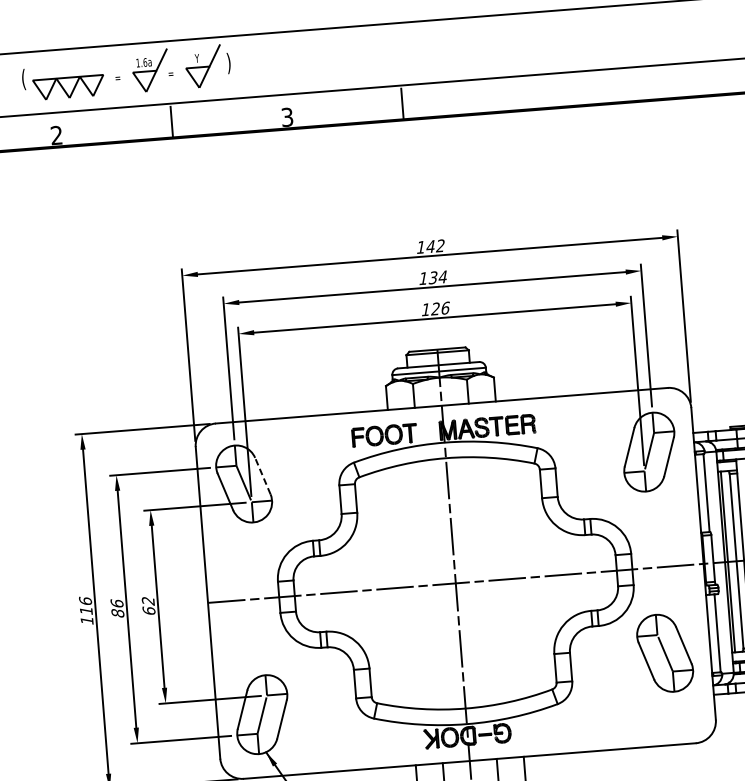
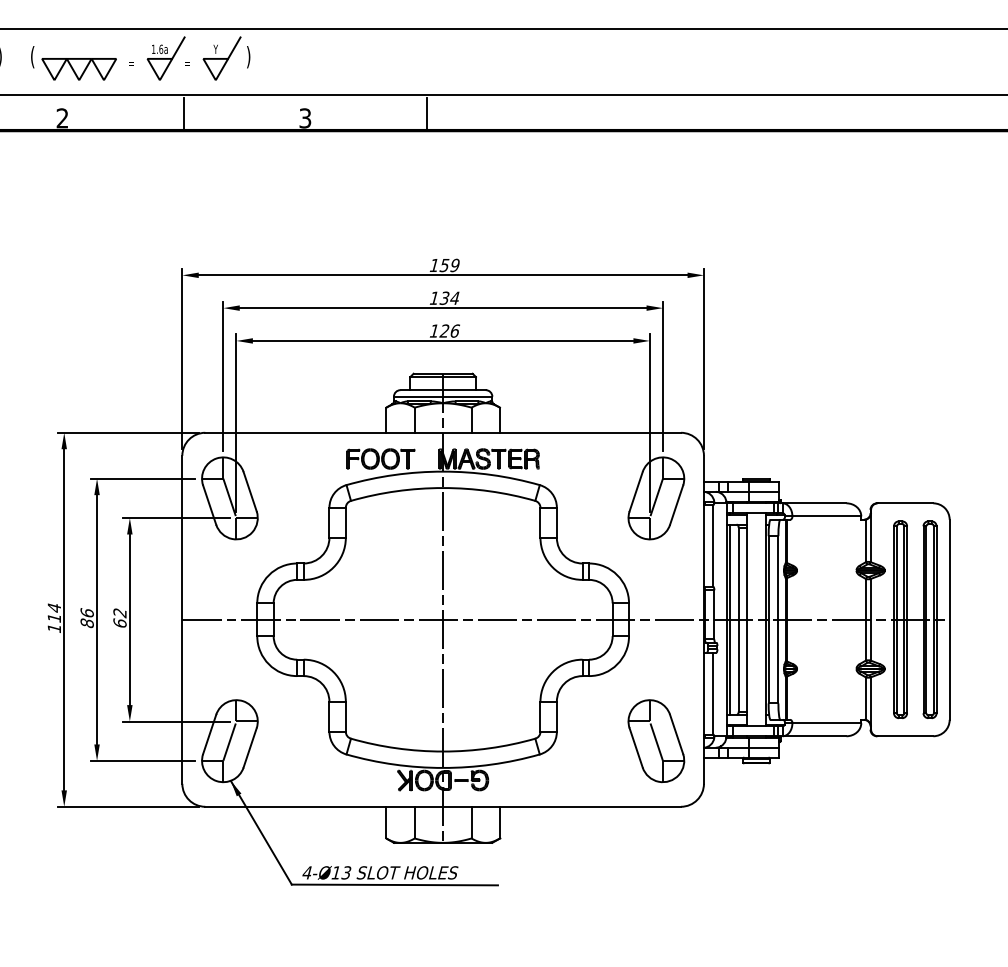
text: (435, 246) -> (449, 265), 142 -> 159
line: (263, 475) -> (250, 491), dashed -> solid
text: (85, 600) -> (54, 607), 116 -> 114
part: (665, 653) -> (656, 741), moved

